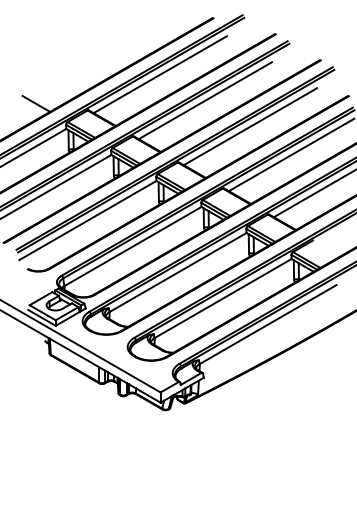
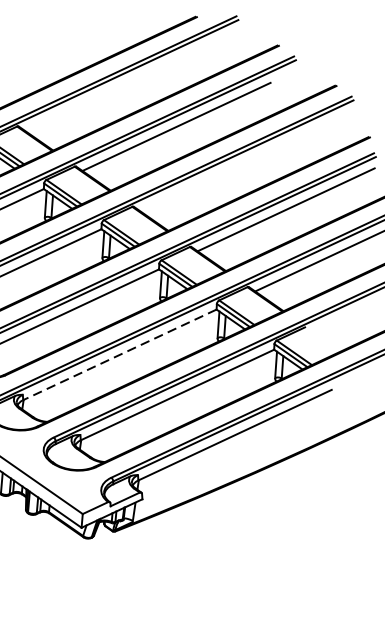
line: (159, 74) -> (117, 86), removed
line: (250, 126) -> (234, 166), removed
line: (177, 272) -> (119, 354), solid -> dashed

